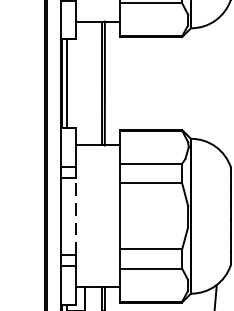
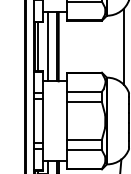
line: (84, 83) -> (47, 46), added
line: (220, 83) -> (123, 46), added
line: (75, 217) -> (42, 121), dashed -> solid

